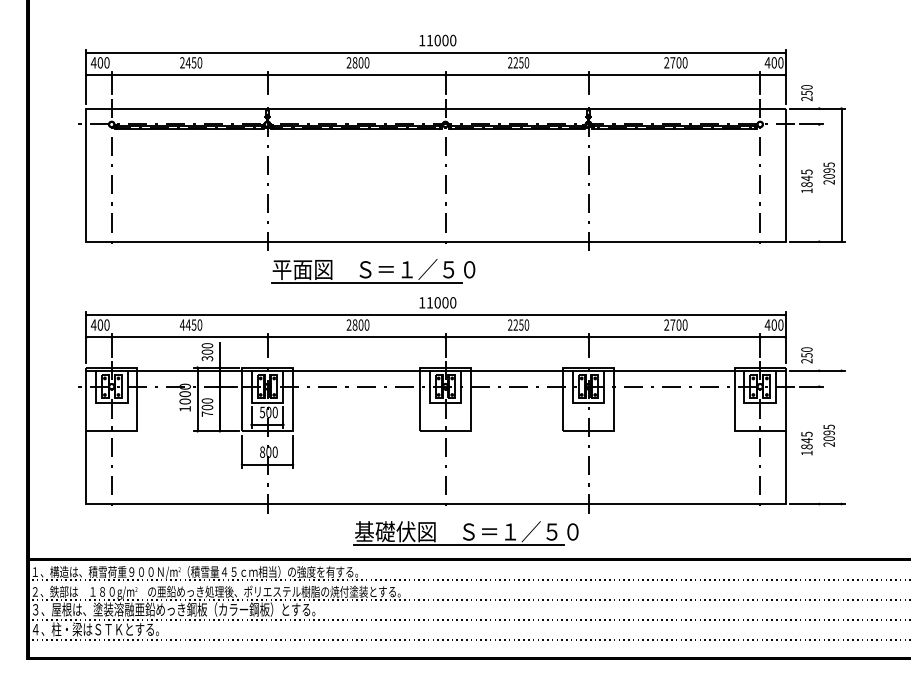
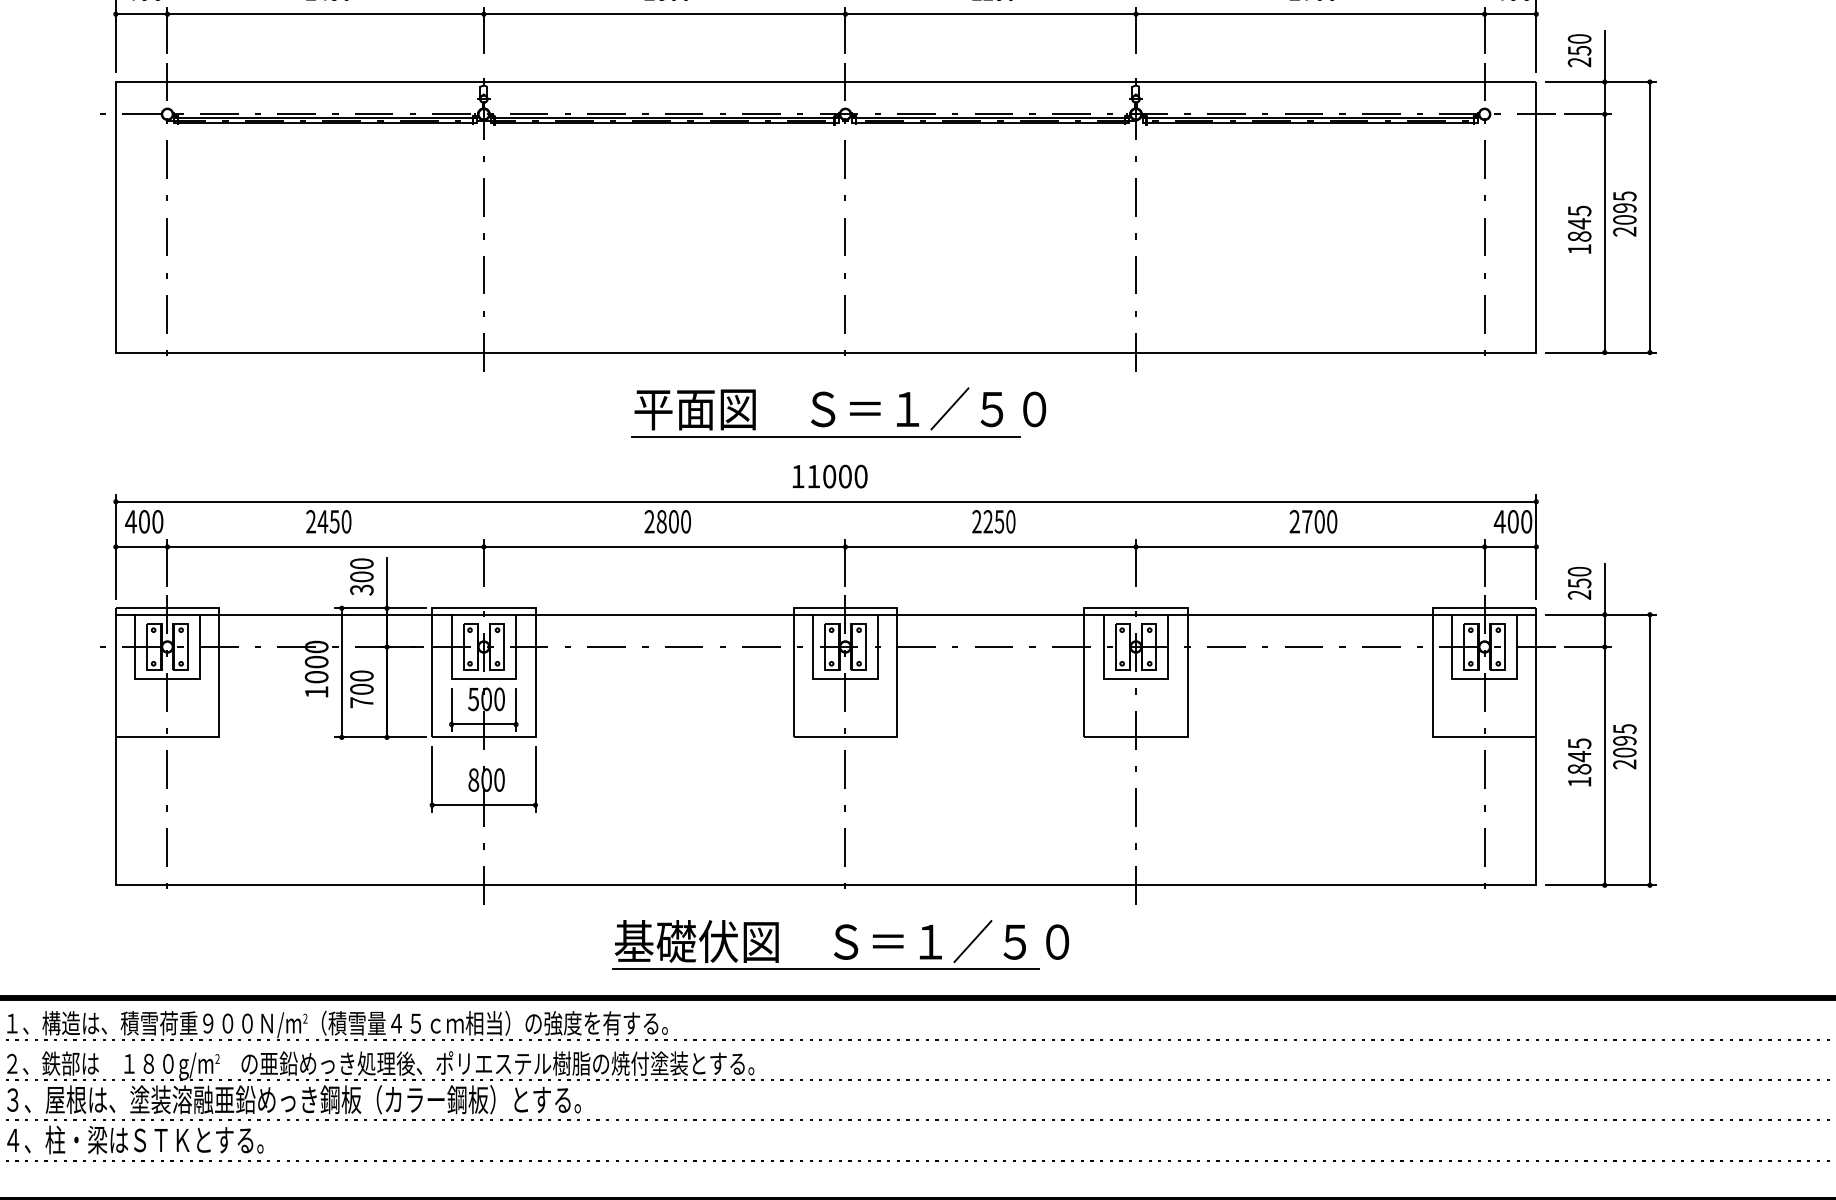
line: (819, 162) -> (1605, 191), added
part: (373, 271) -> (839, 412), moved
text: (181, 324) -> (309, 520), 4450 -> 2450
line: (819, 424) -> (1605, 723), added
line: (841, 437) -> (1649, 750), added
part: (465, 533) -> (839, 945), moved

